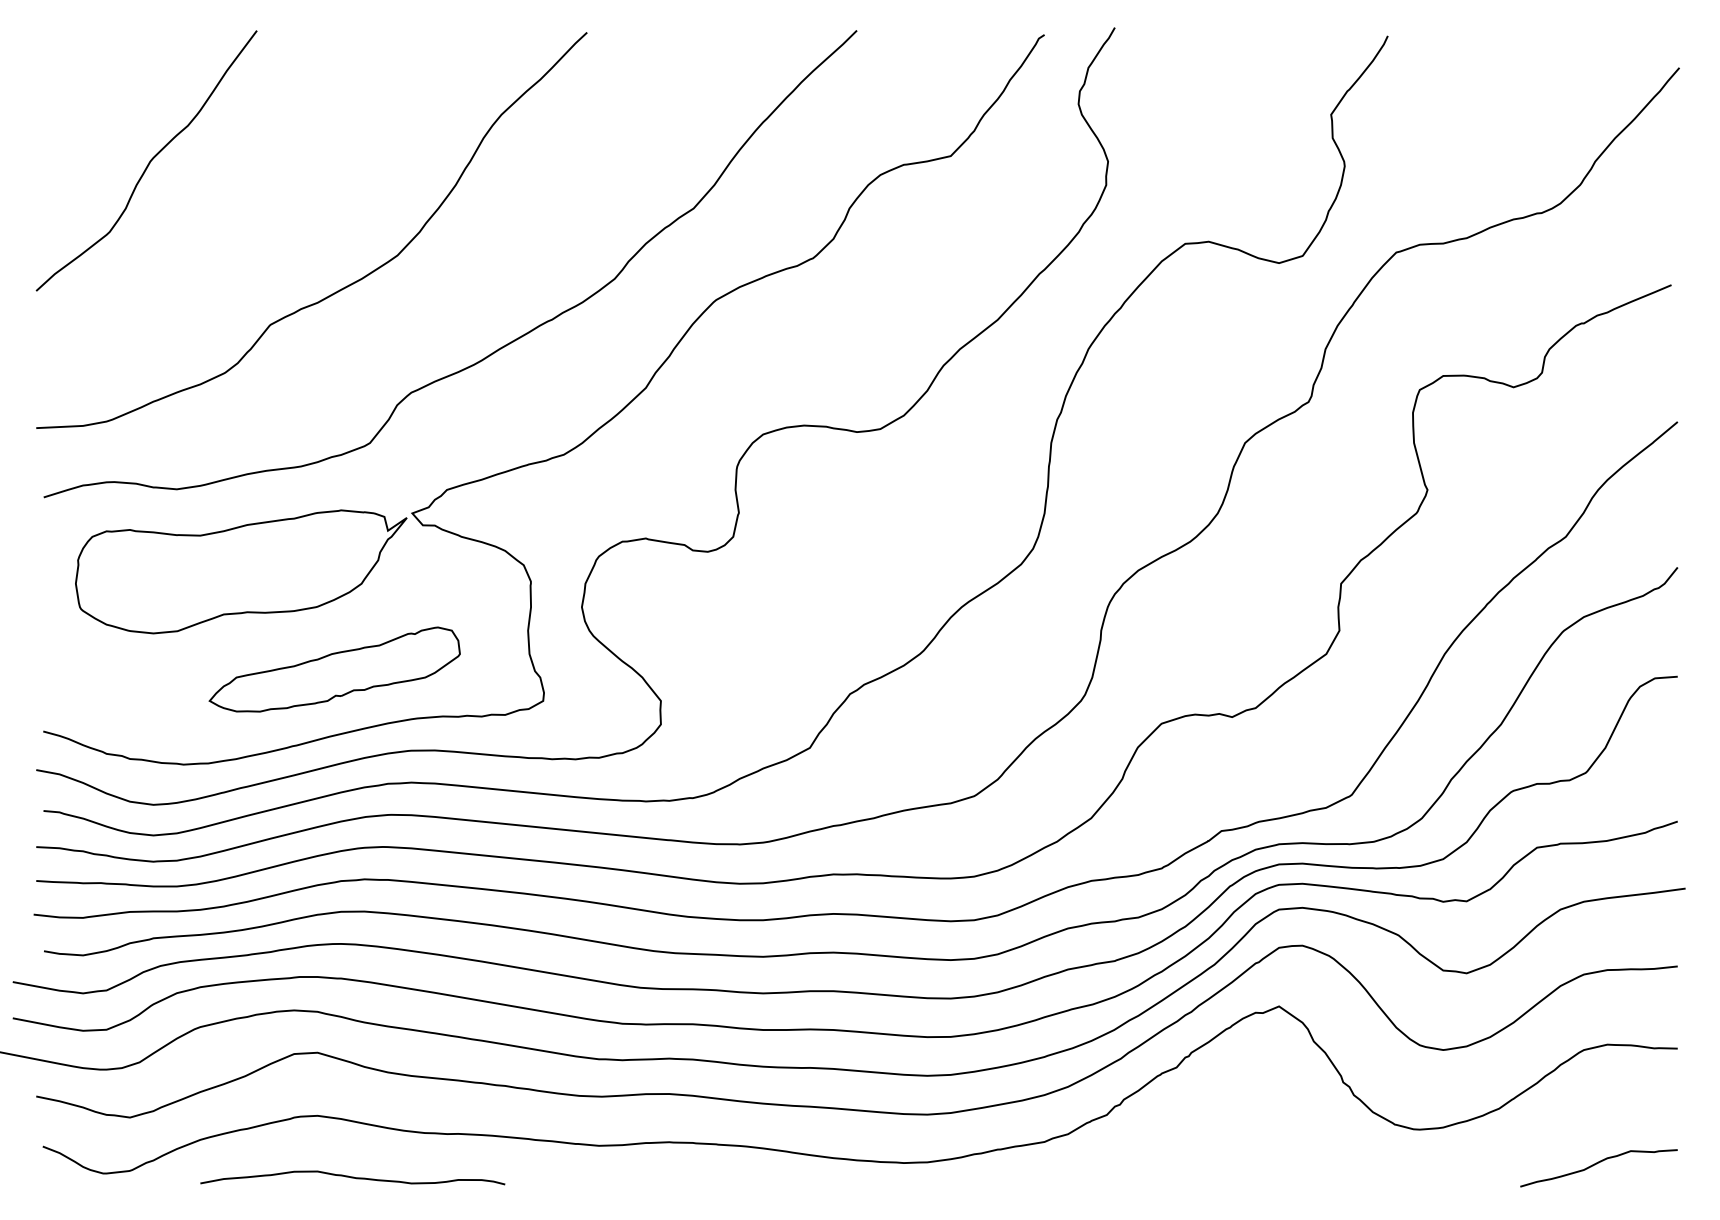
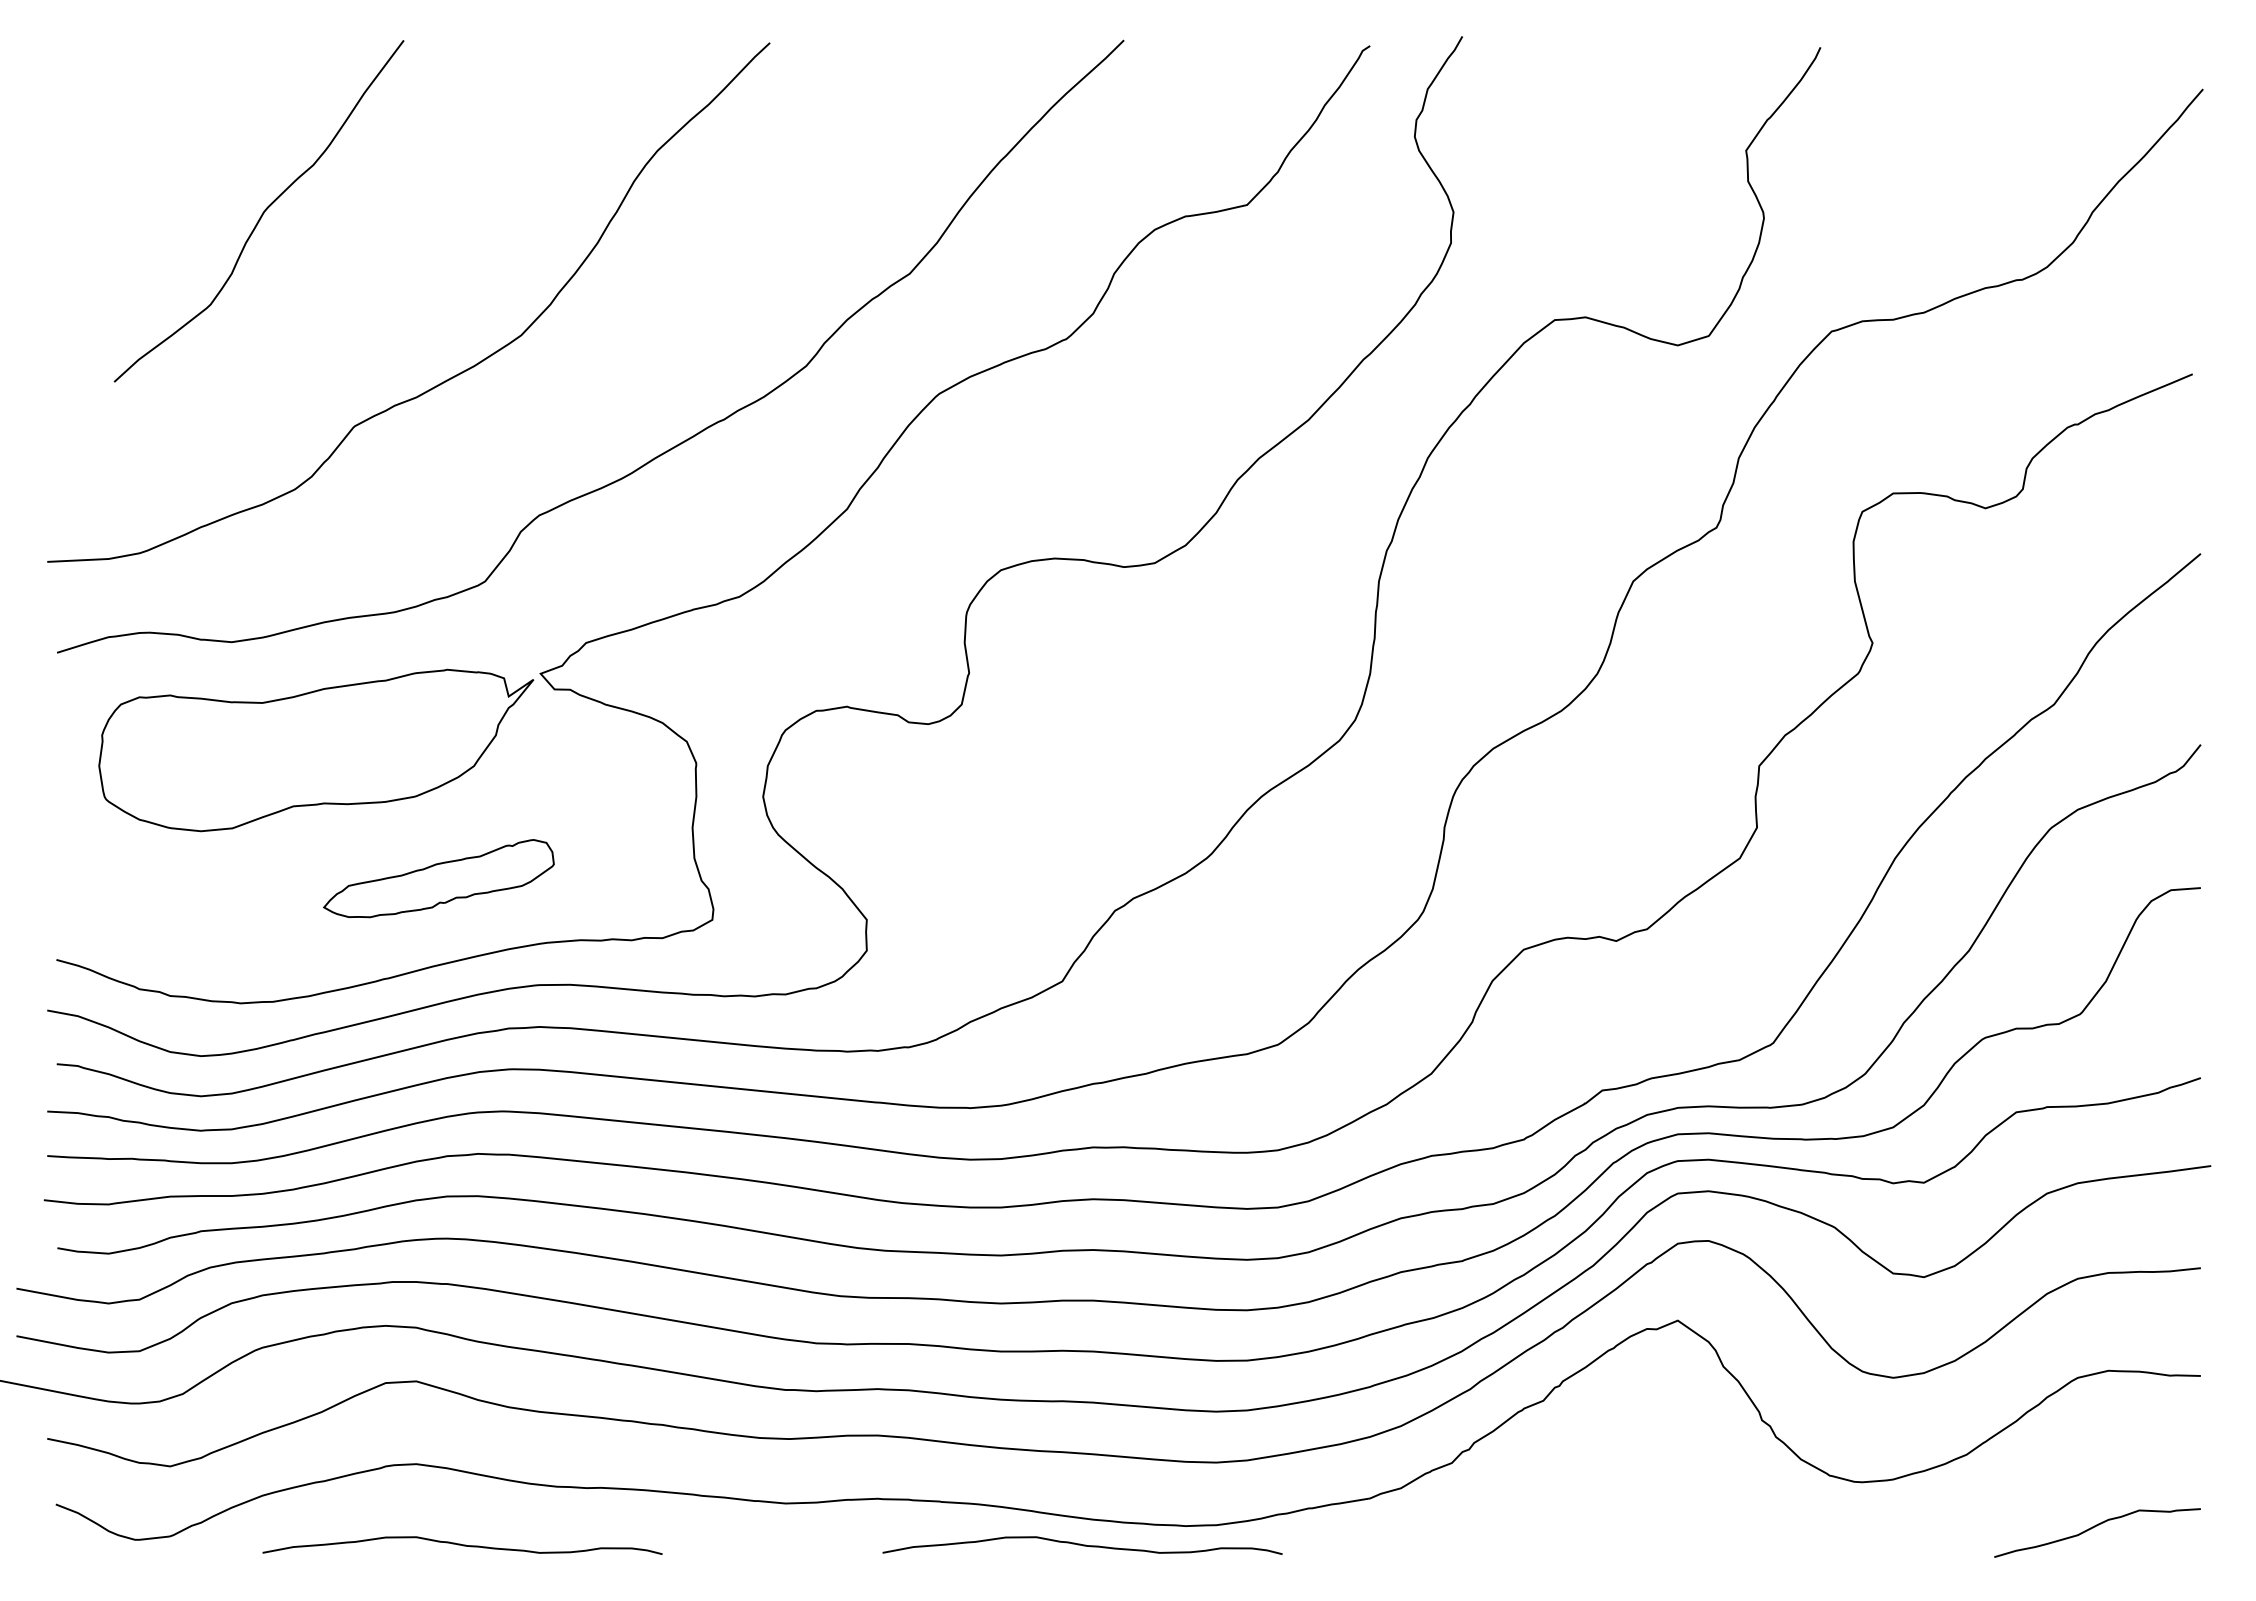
curve: (149, 161) -> (262, 212), moved
part: (334, 669) -> (438, 878), size x0.7
curve: (825, 1177) -> (1082, 1545), added

